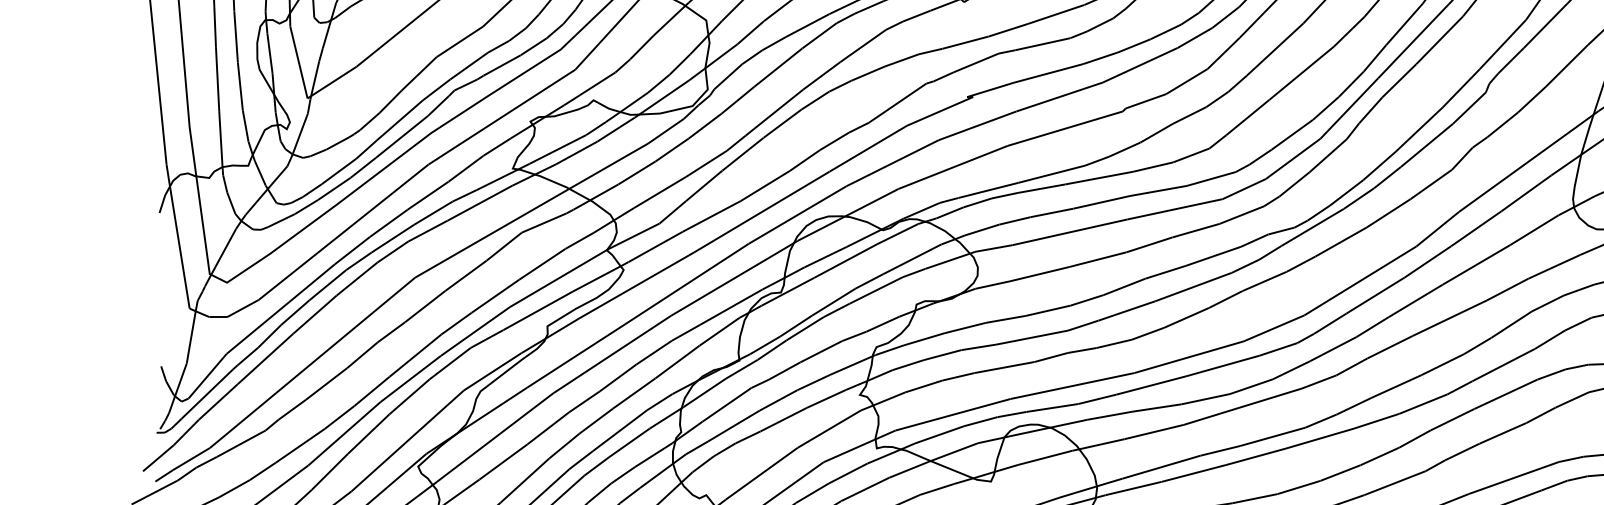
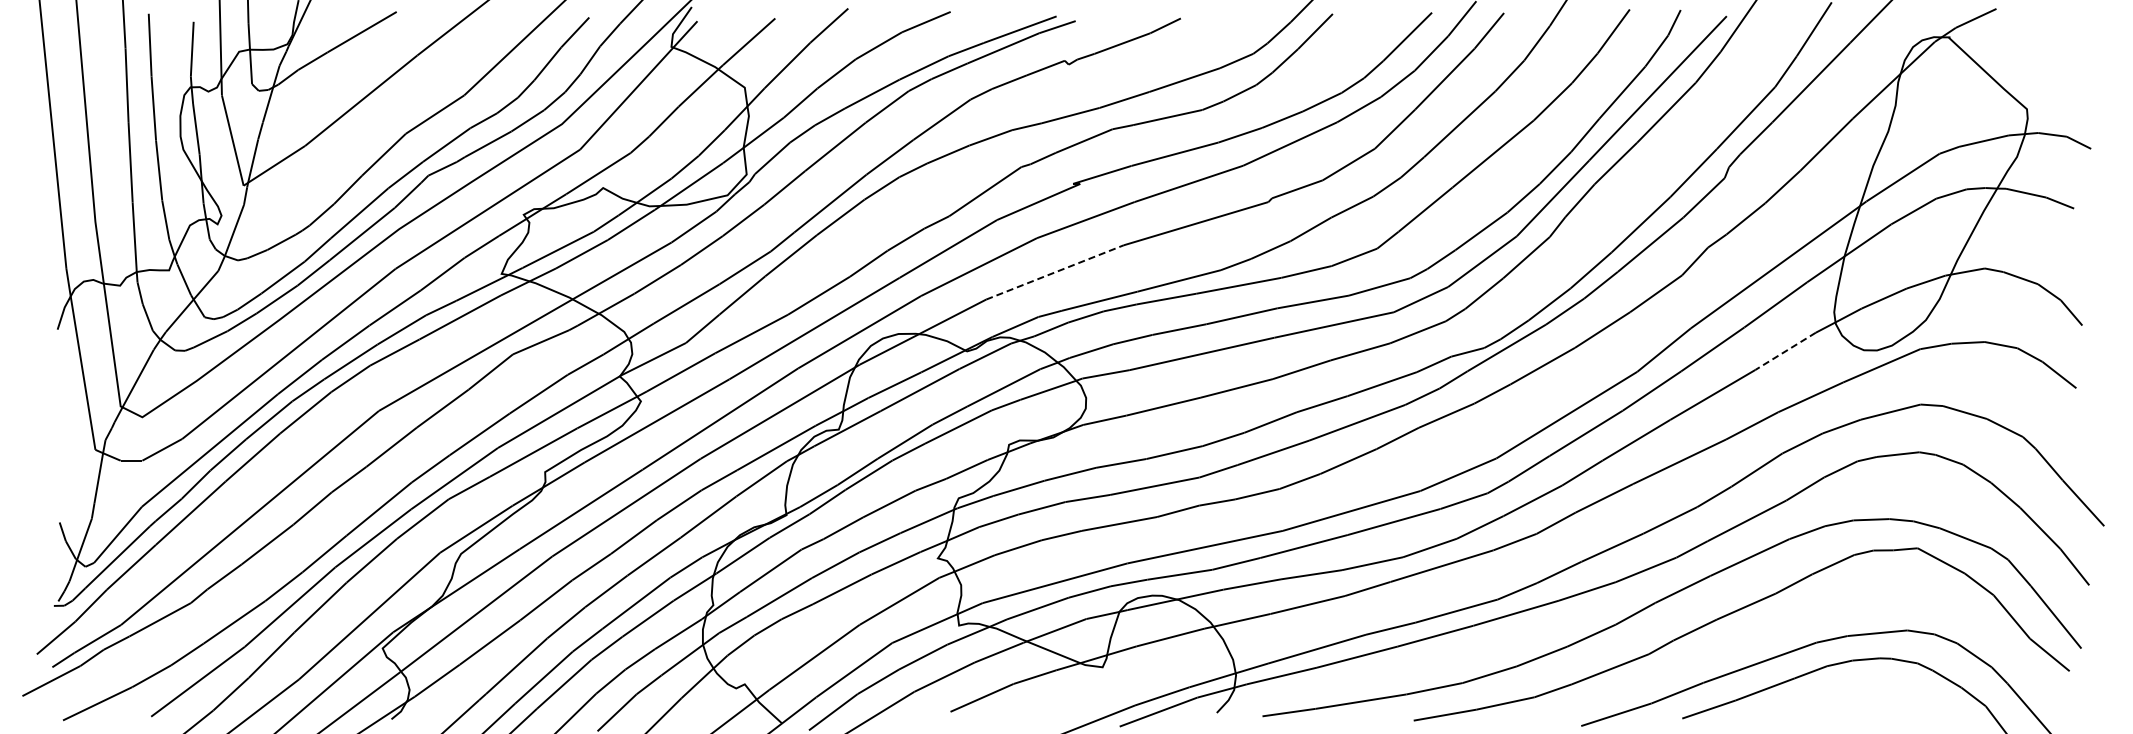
line: (953, 167) -> (1055, 272), solid -> dashed
line: (1534, 230) -> (1785, 351), solid -> dashed

